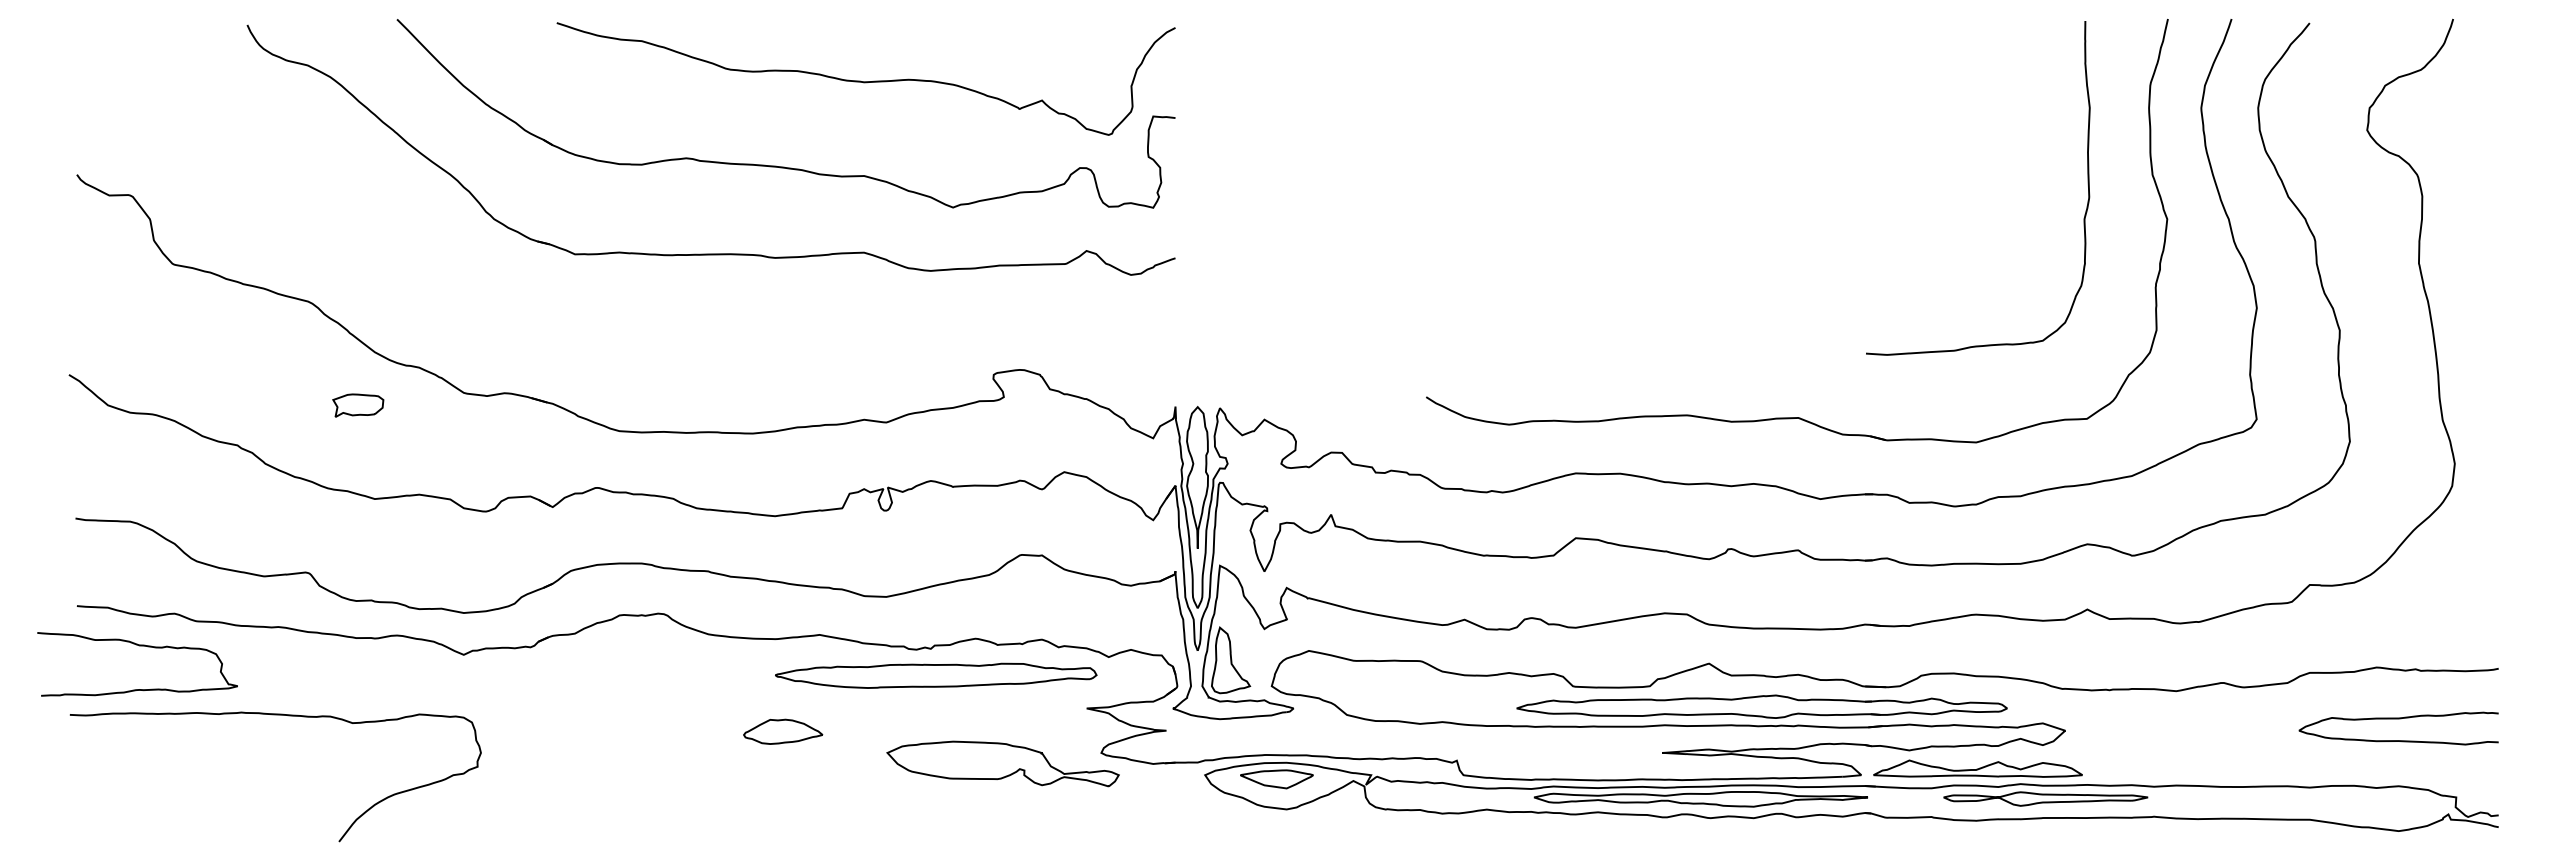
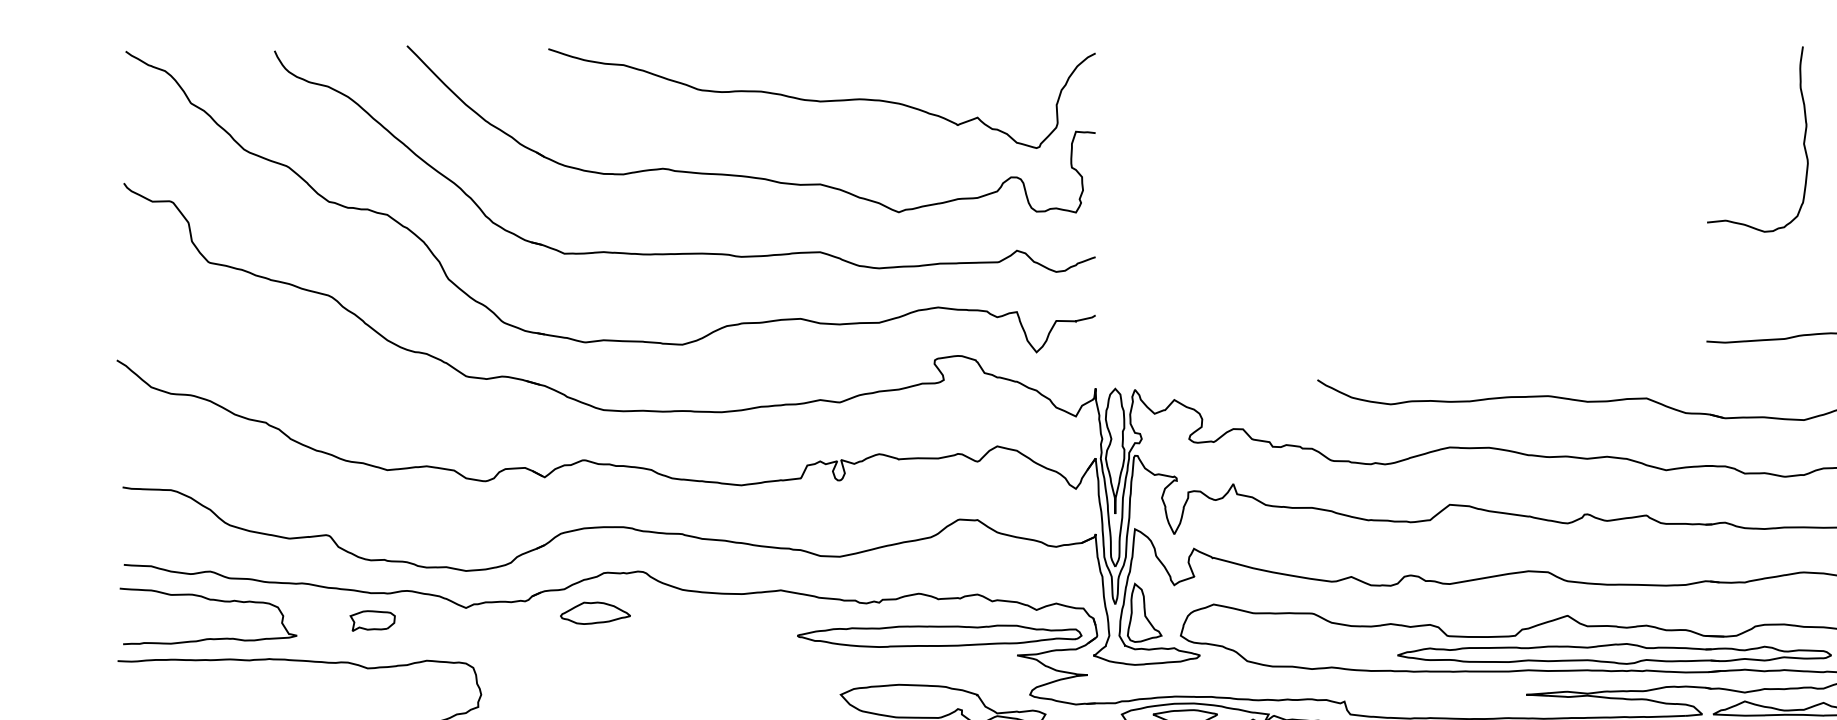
curve: (1975, 126) -> (1803, 140), added
part: (626, 351) -> (609, 339), added
part: (358, 405) -> (372, 620), moved
curve: (139, 646) -> (210, 600), moved
part: (936, 675) -> (939, 635), moved
part: (783, 731) -> (595, 612), moved

